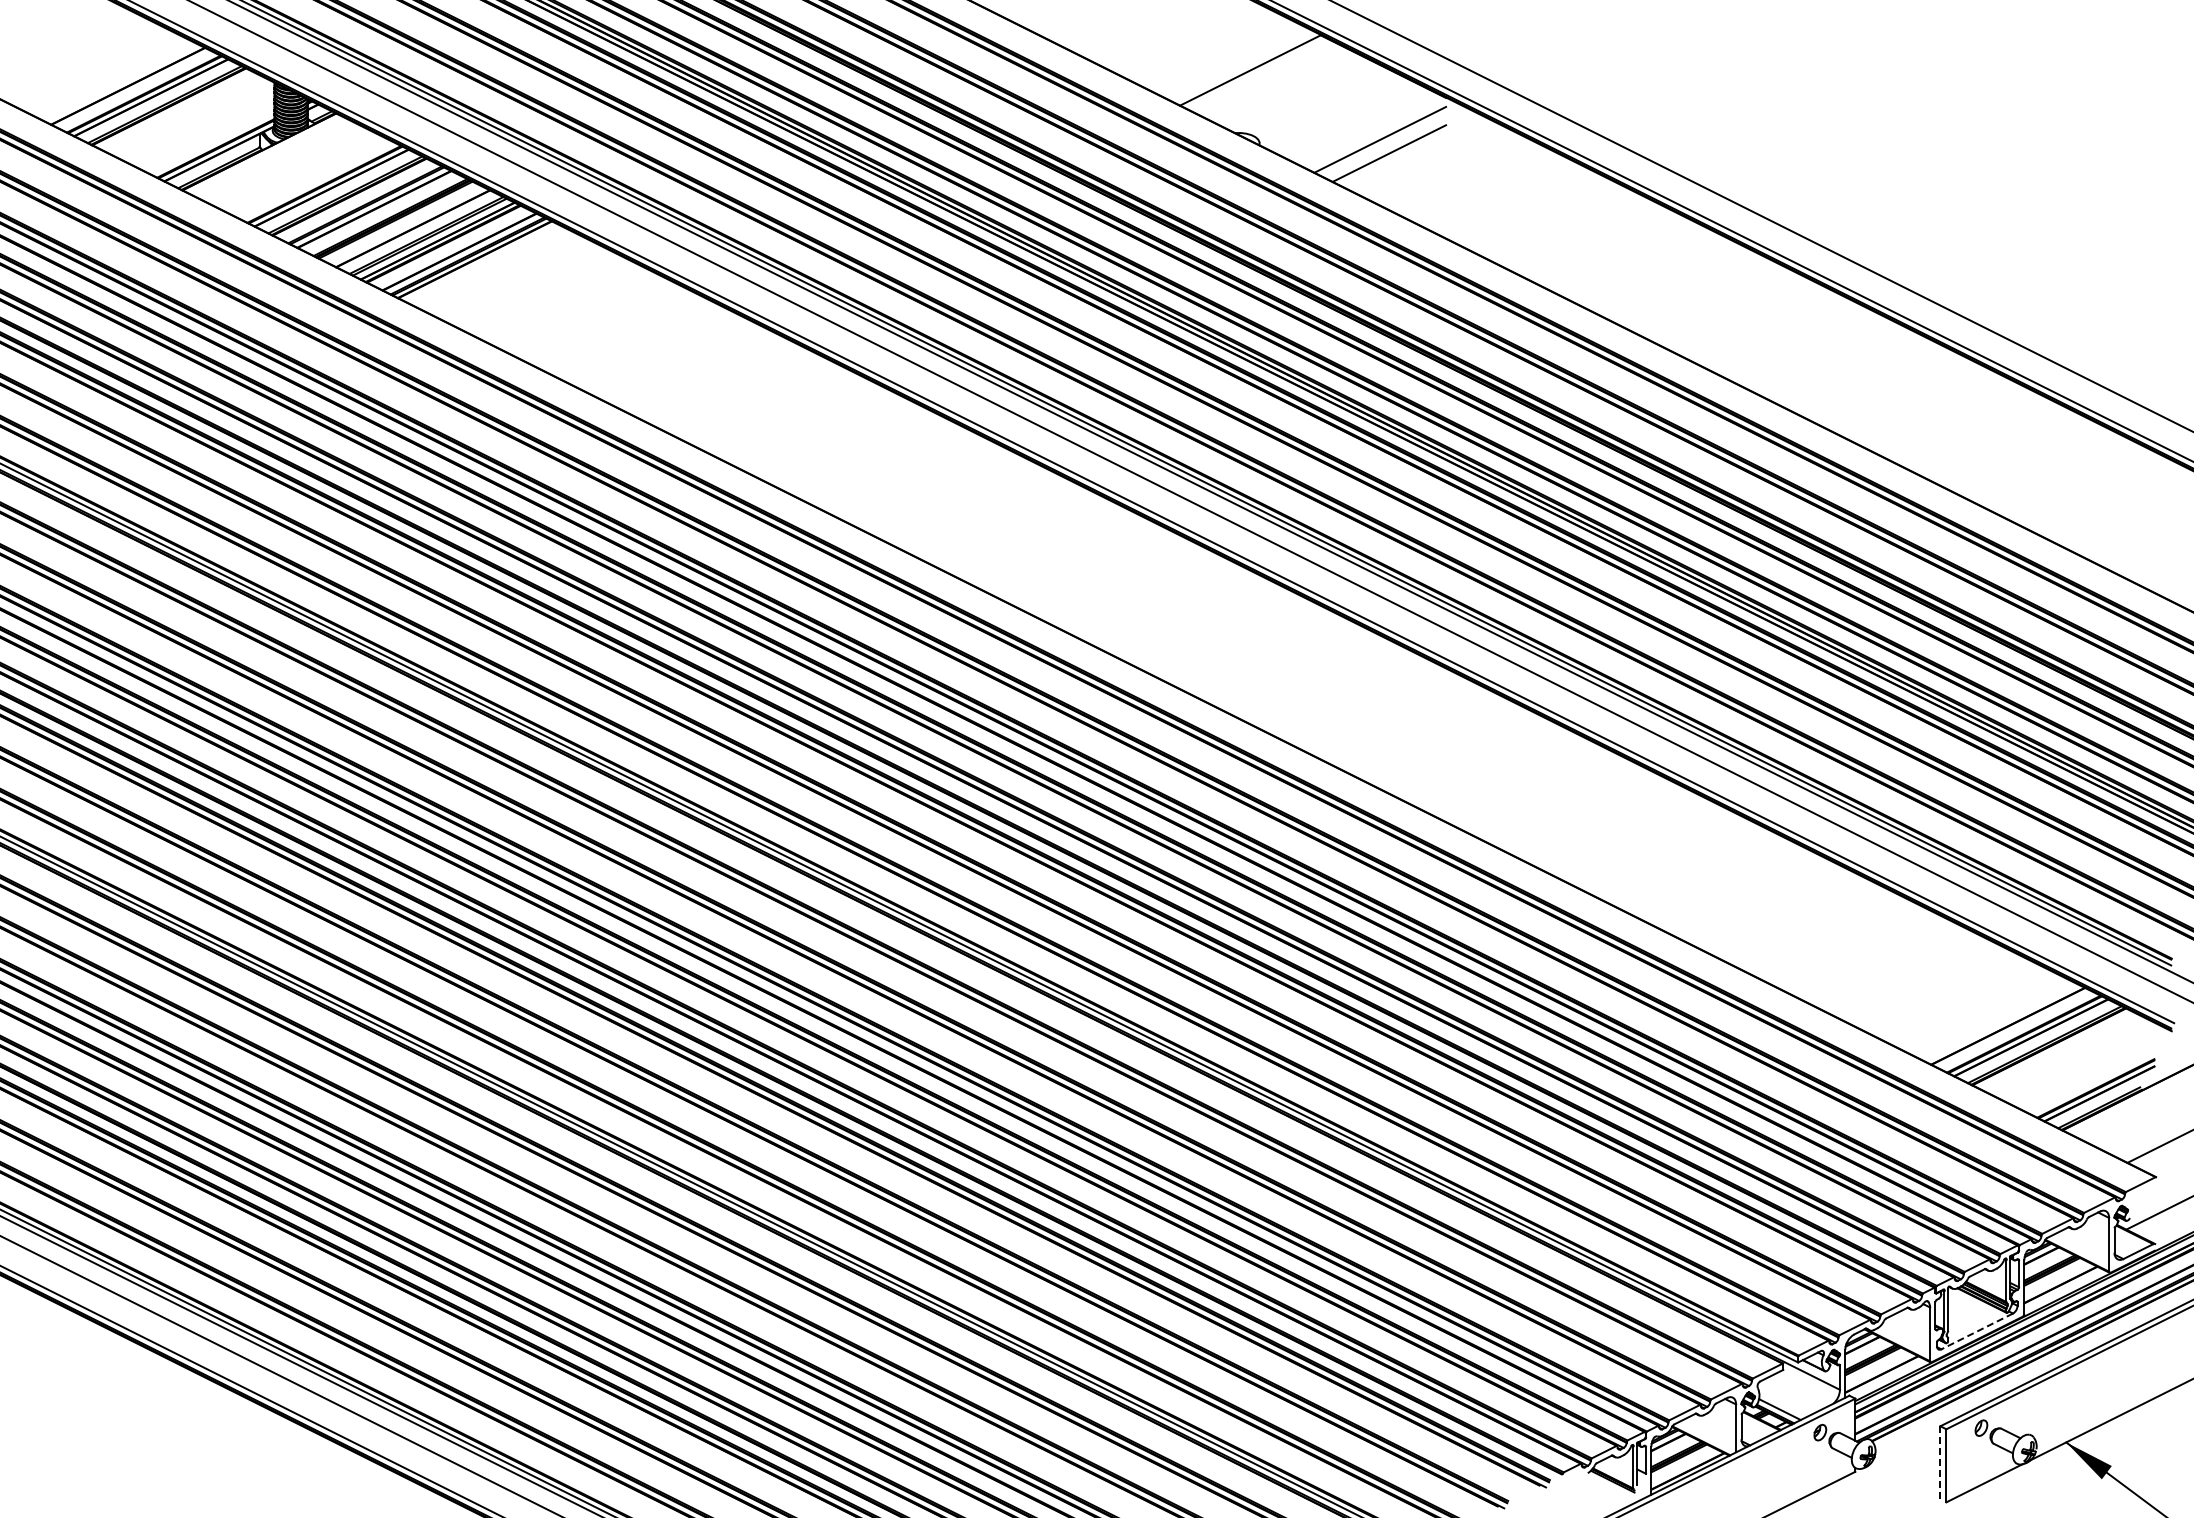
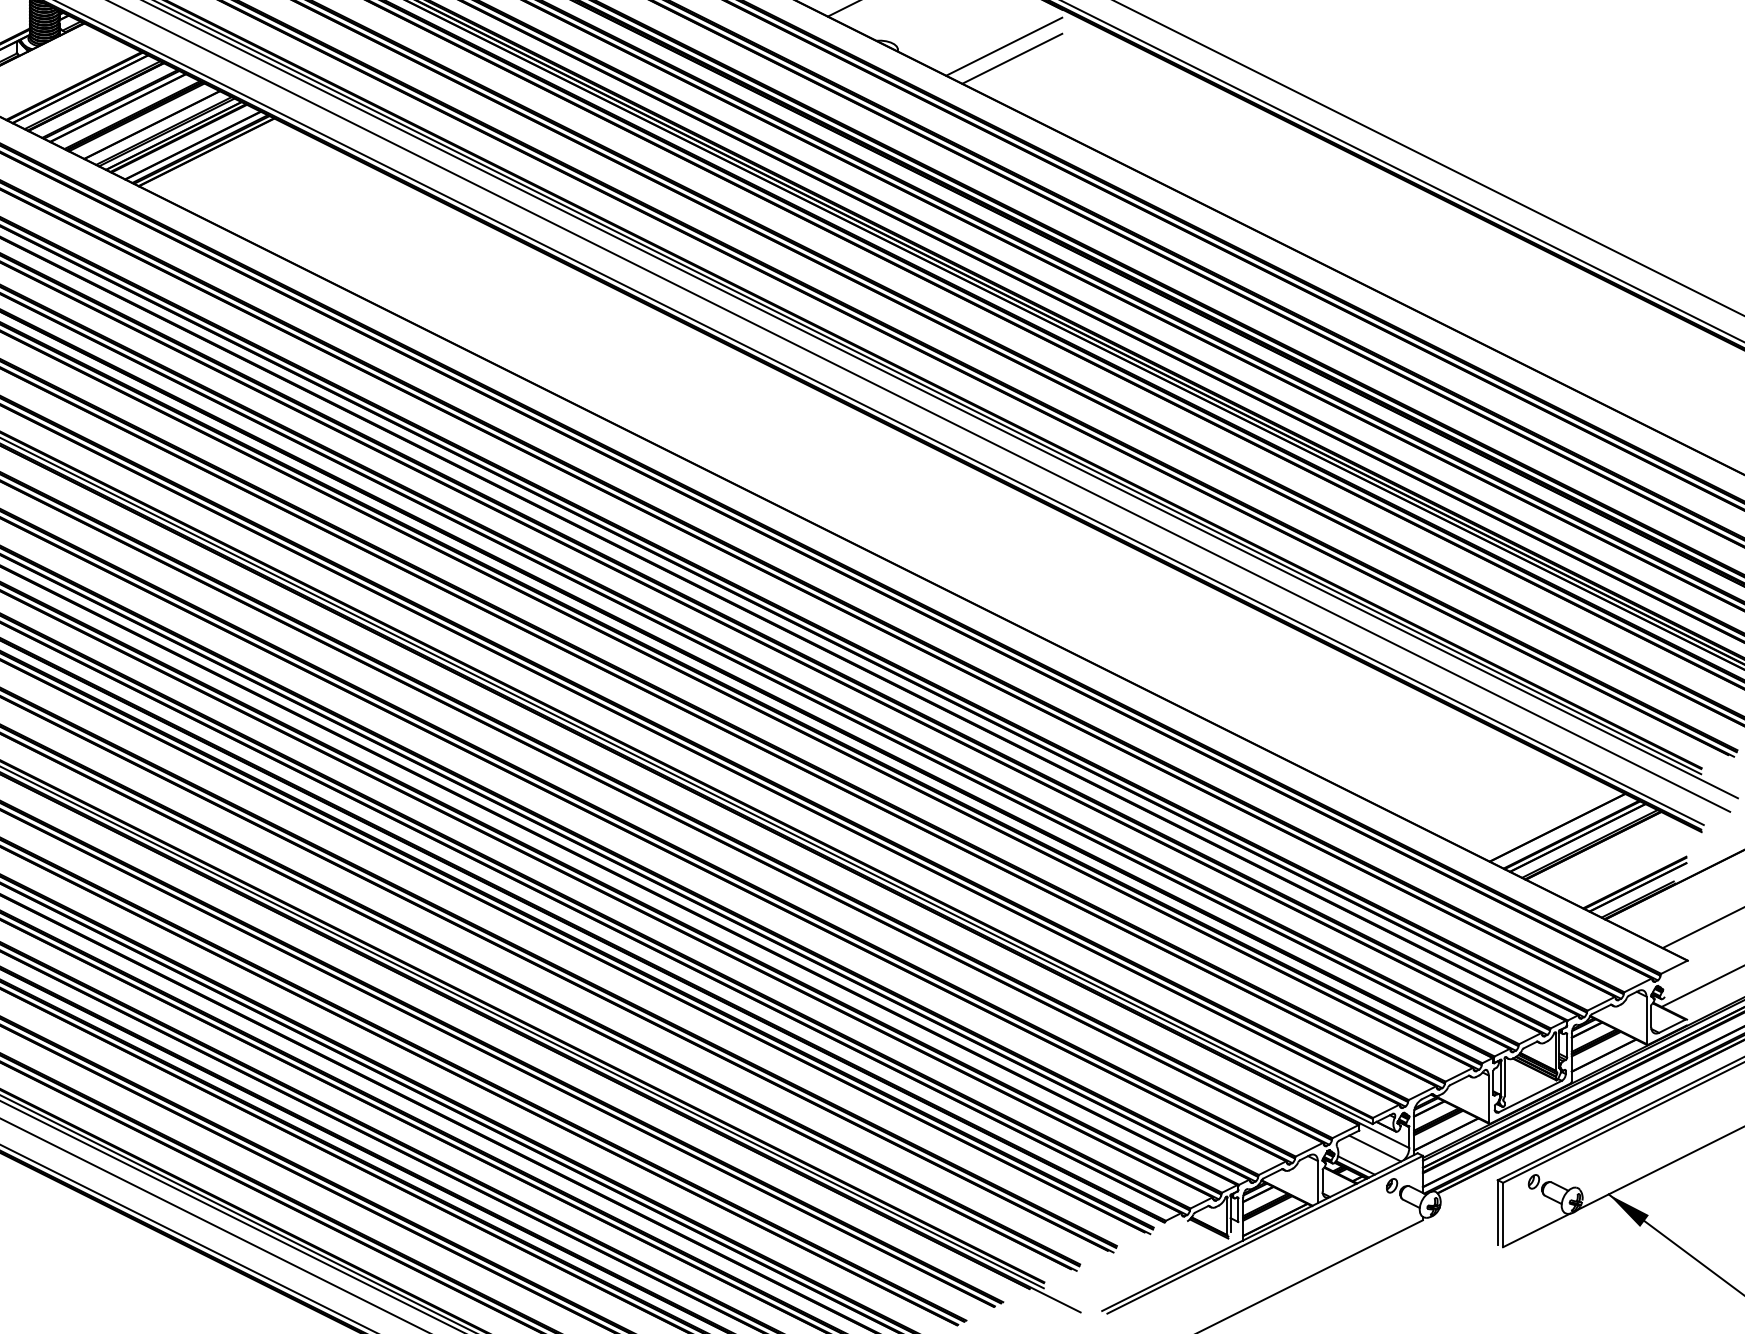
line: (1976, 1331) -> (1529, 1096), dashed -> solid
line: (1800, 1390) -> (1374, 1148), added
line: (1940, 1462) -> (1497, 1212), dashed -> solid

